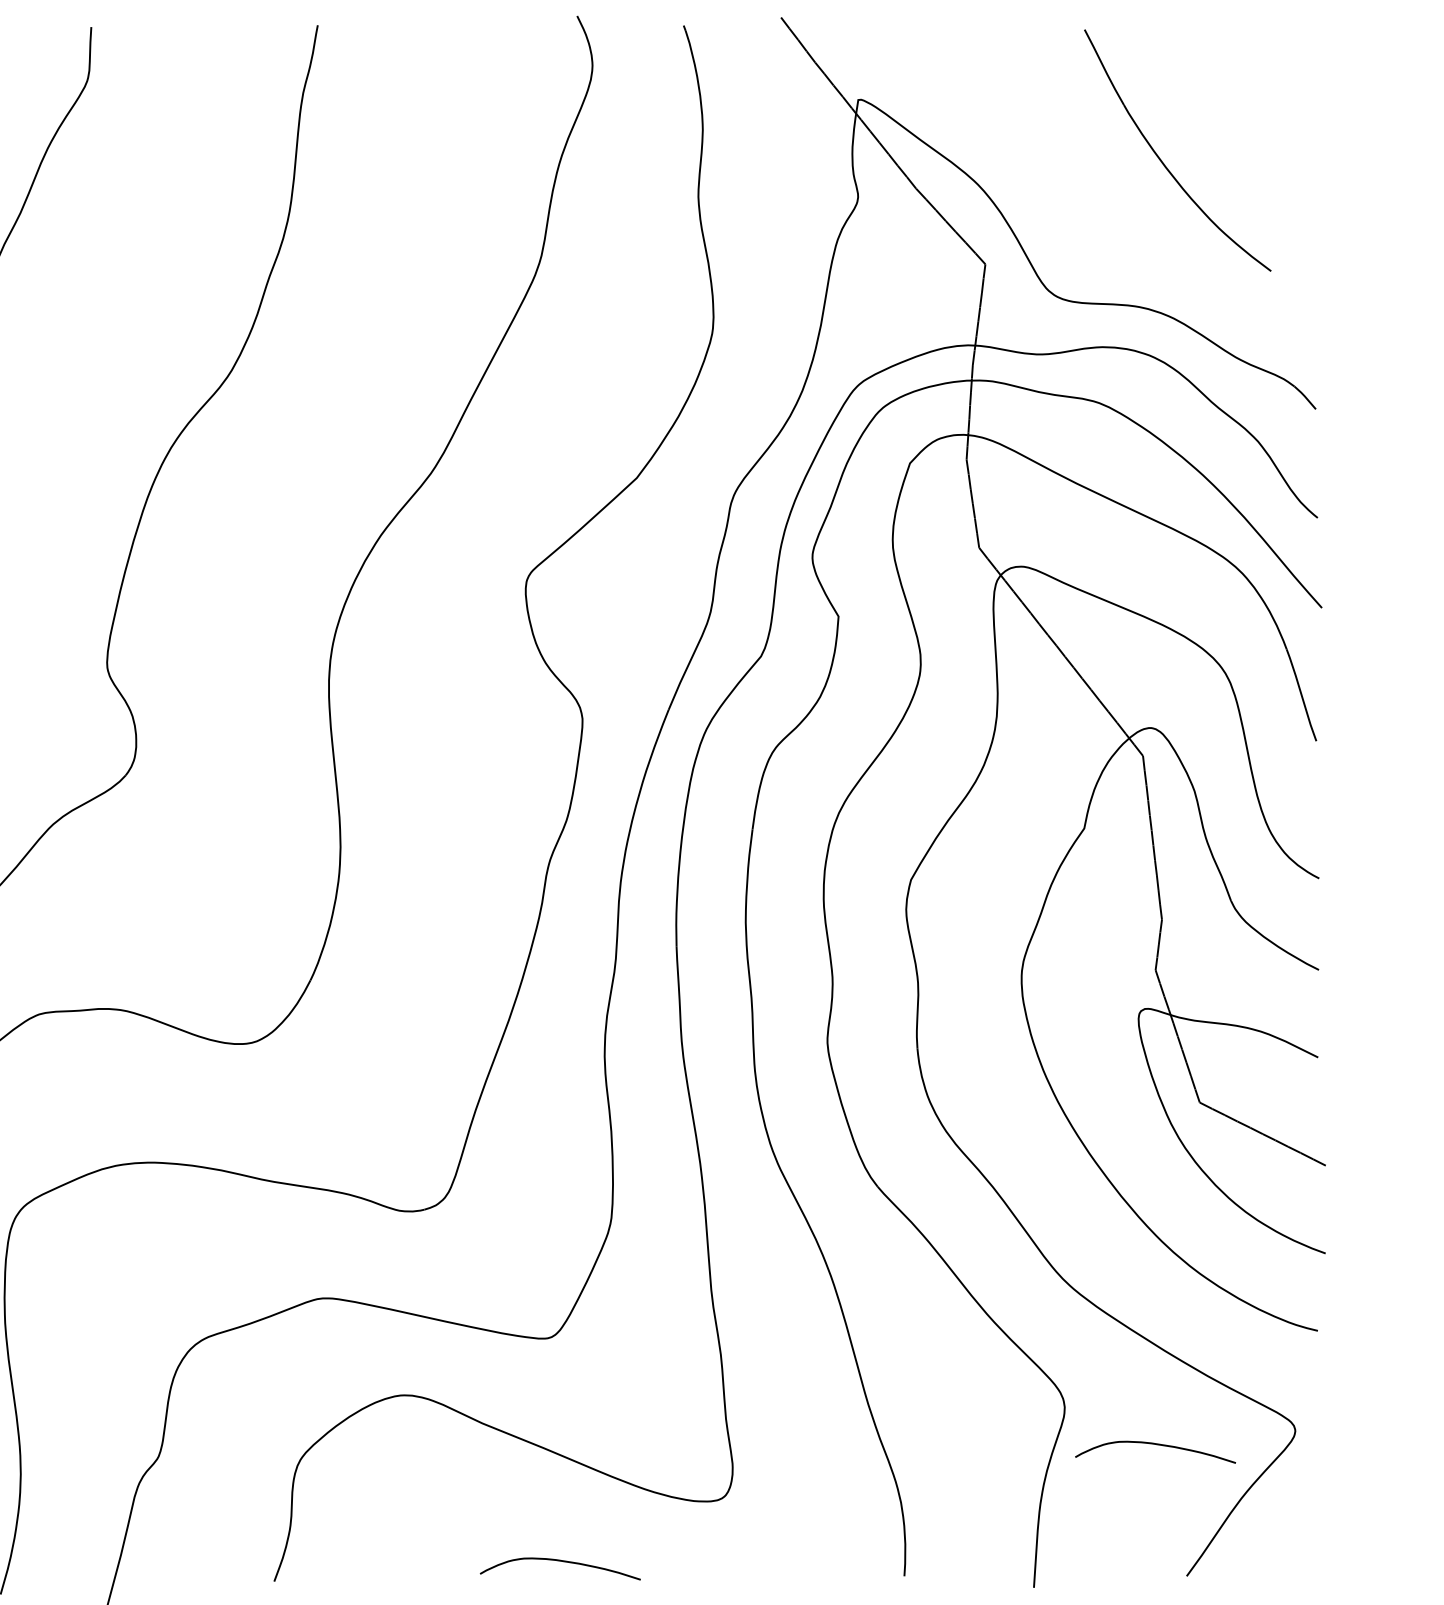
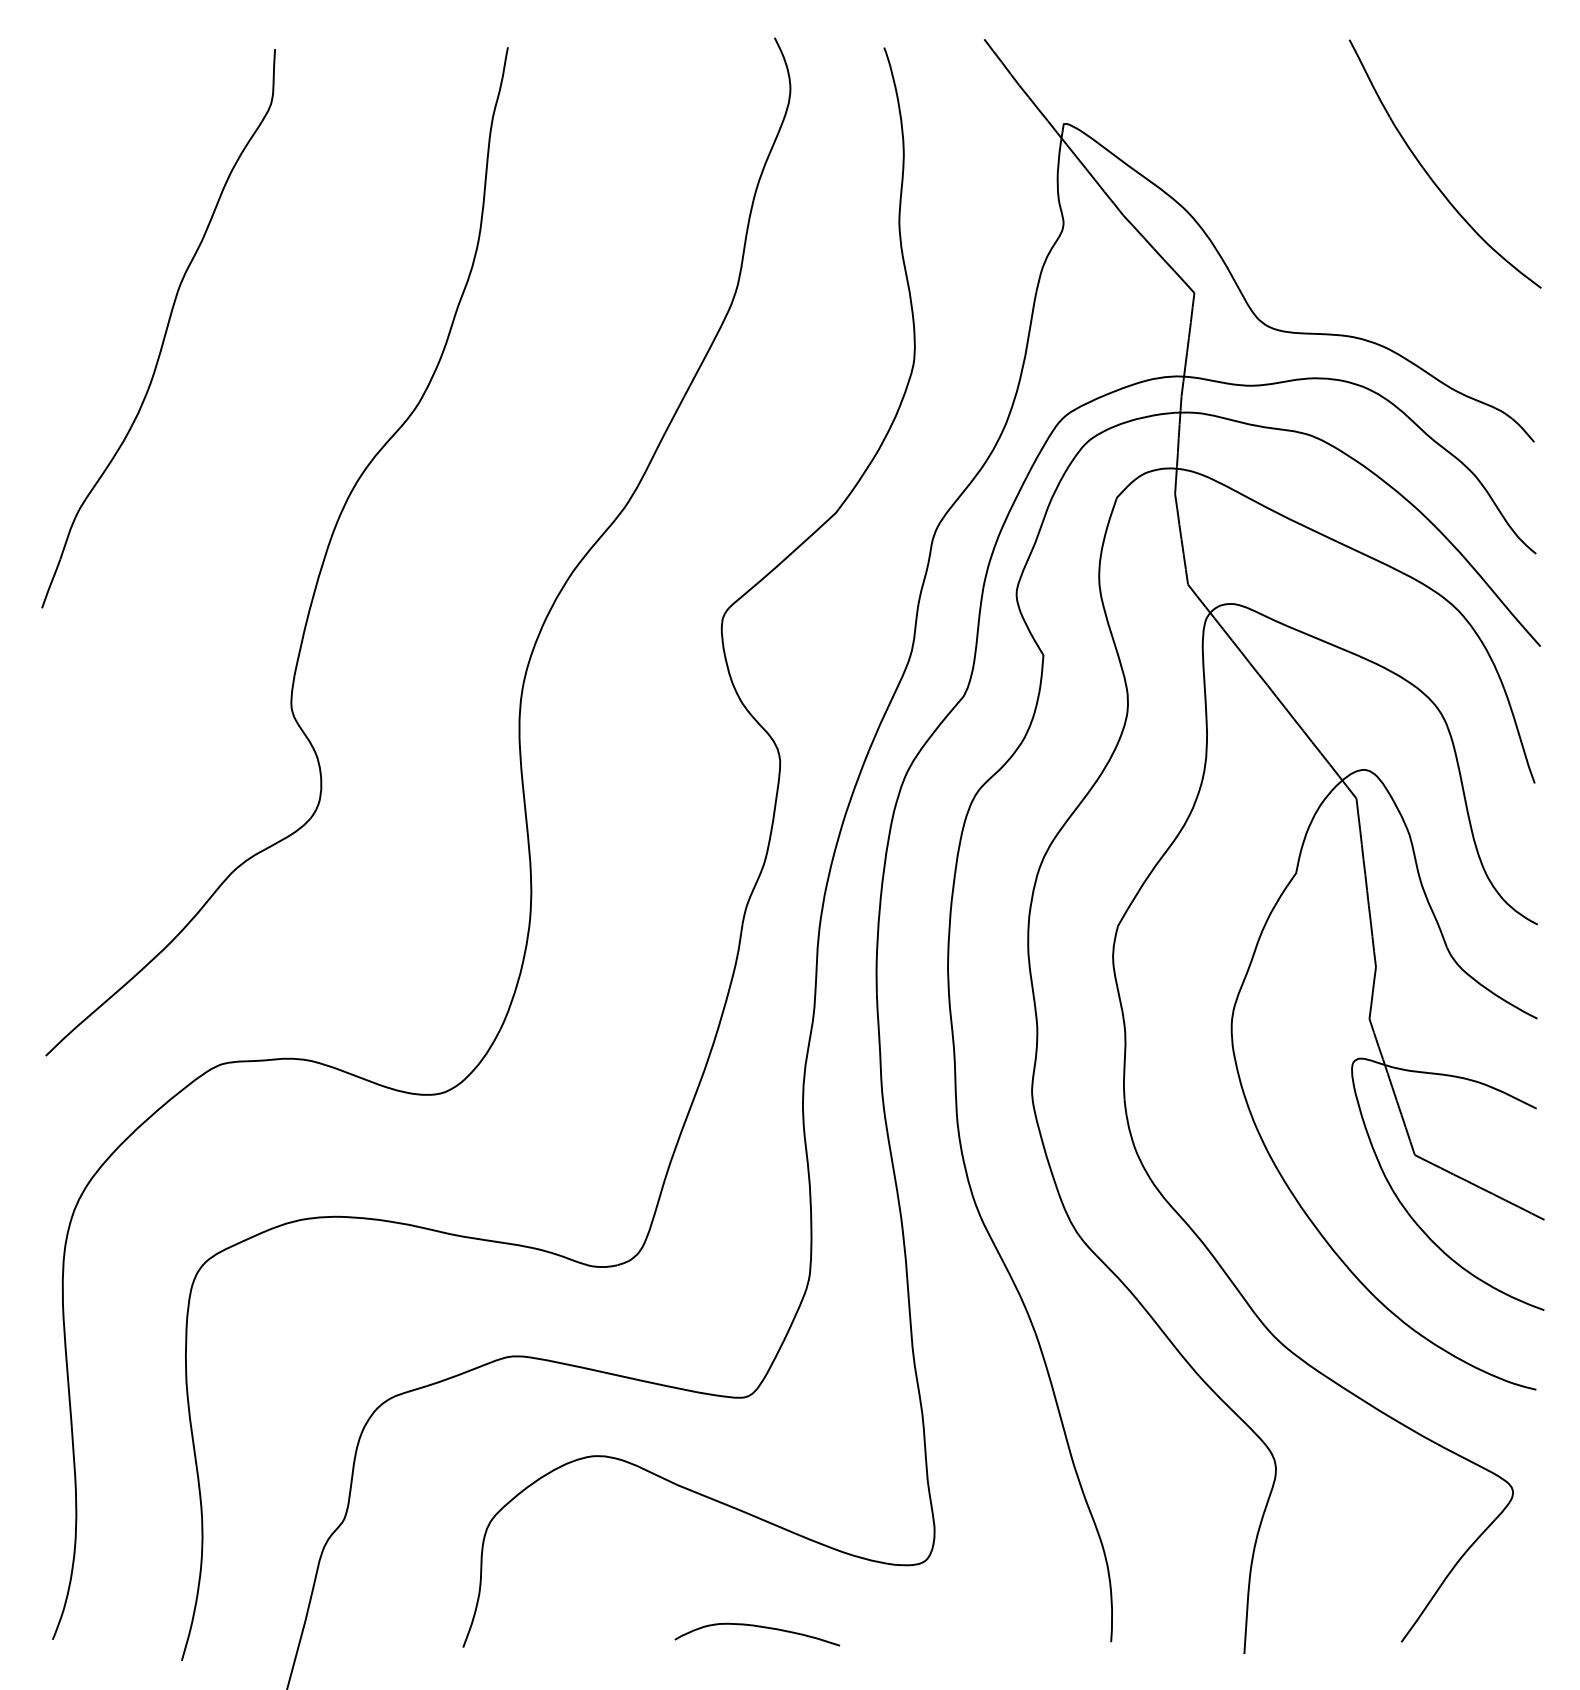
part: (1162, 160) -> (1429, 174), moved
curve: (1155, 1445) -> (1369, 1507), removed

